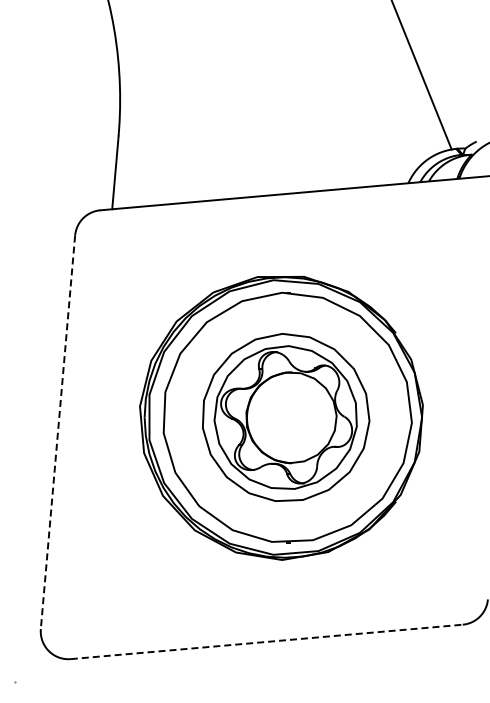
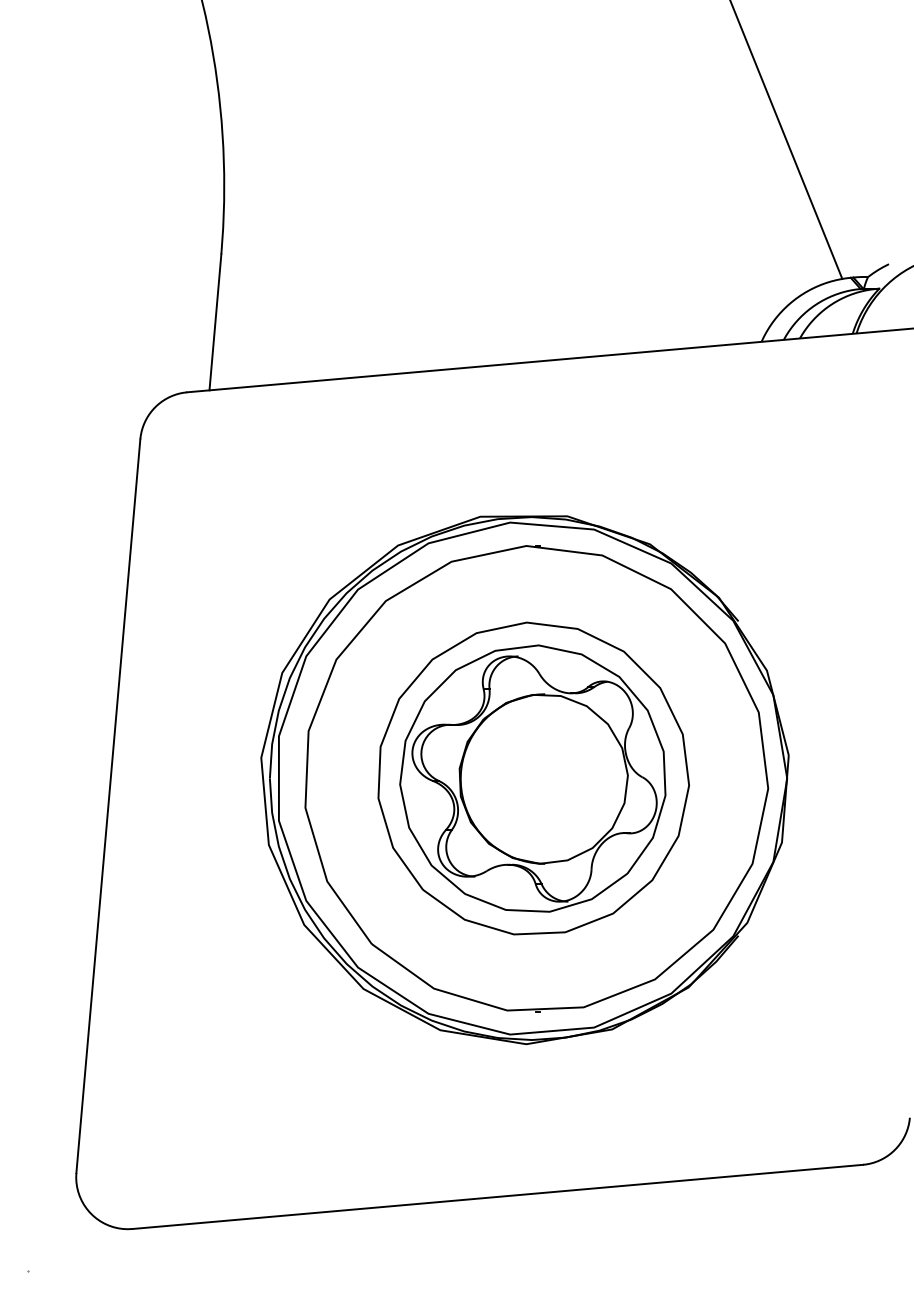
line: (57, 432) -> (107, 806), dashed -> solid
line: (266, 641) -> (497, 1196), dashed -> solid

